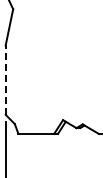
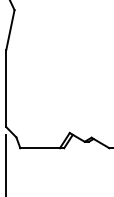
line: (5, 80) -> (6, 89), dashed -> solid

